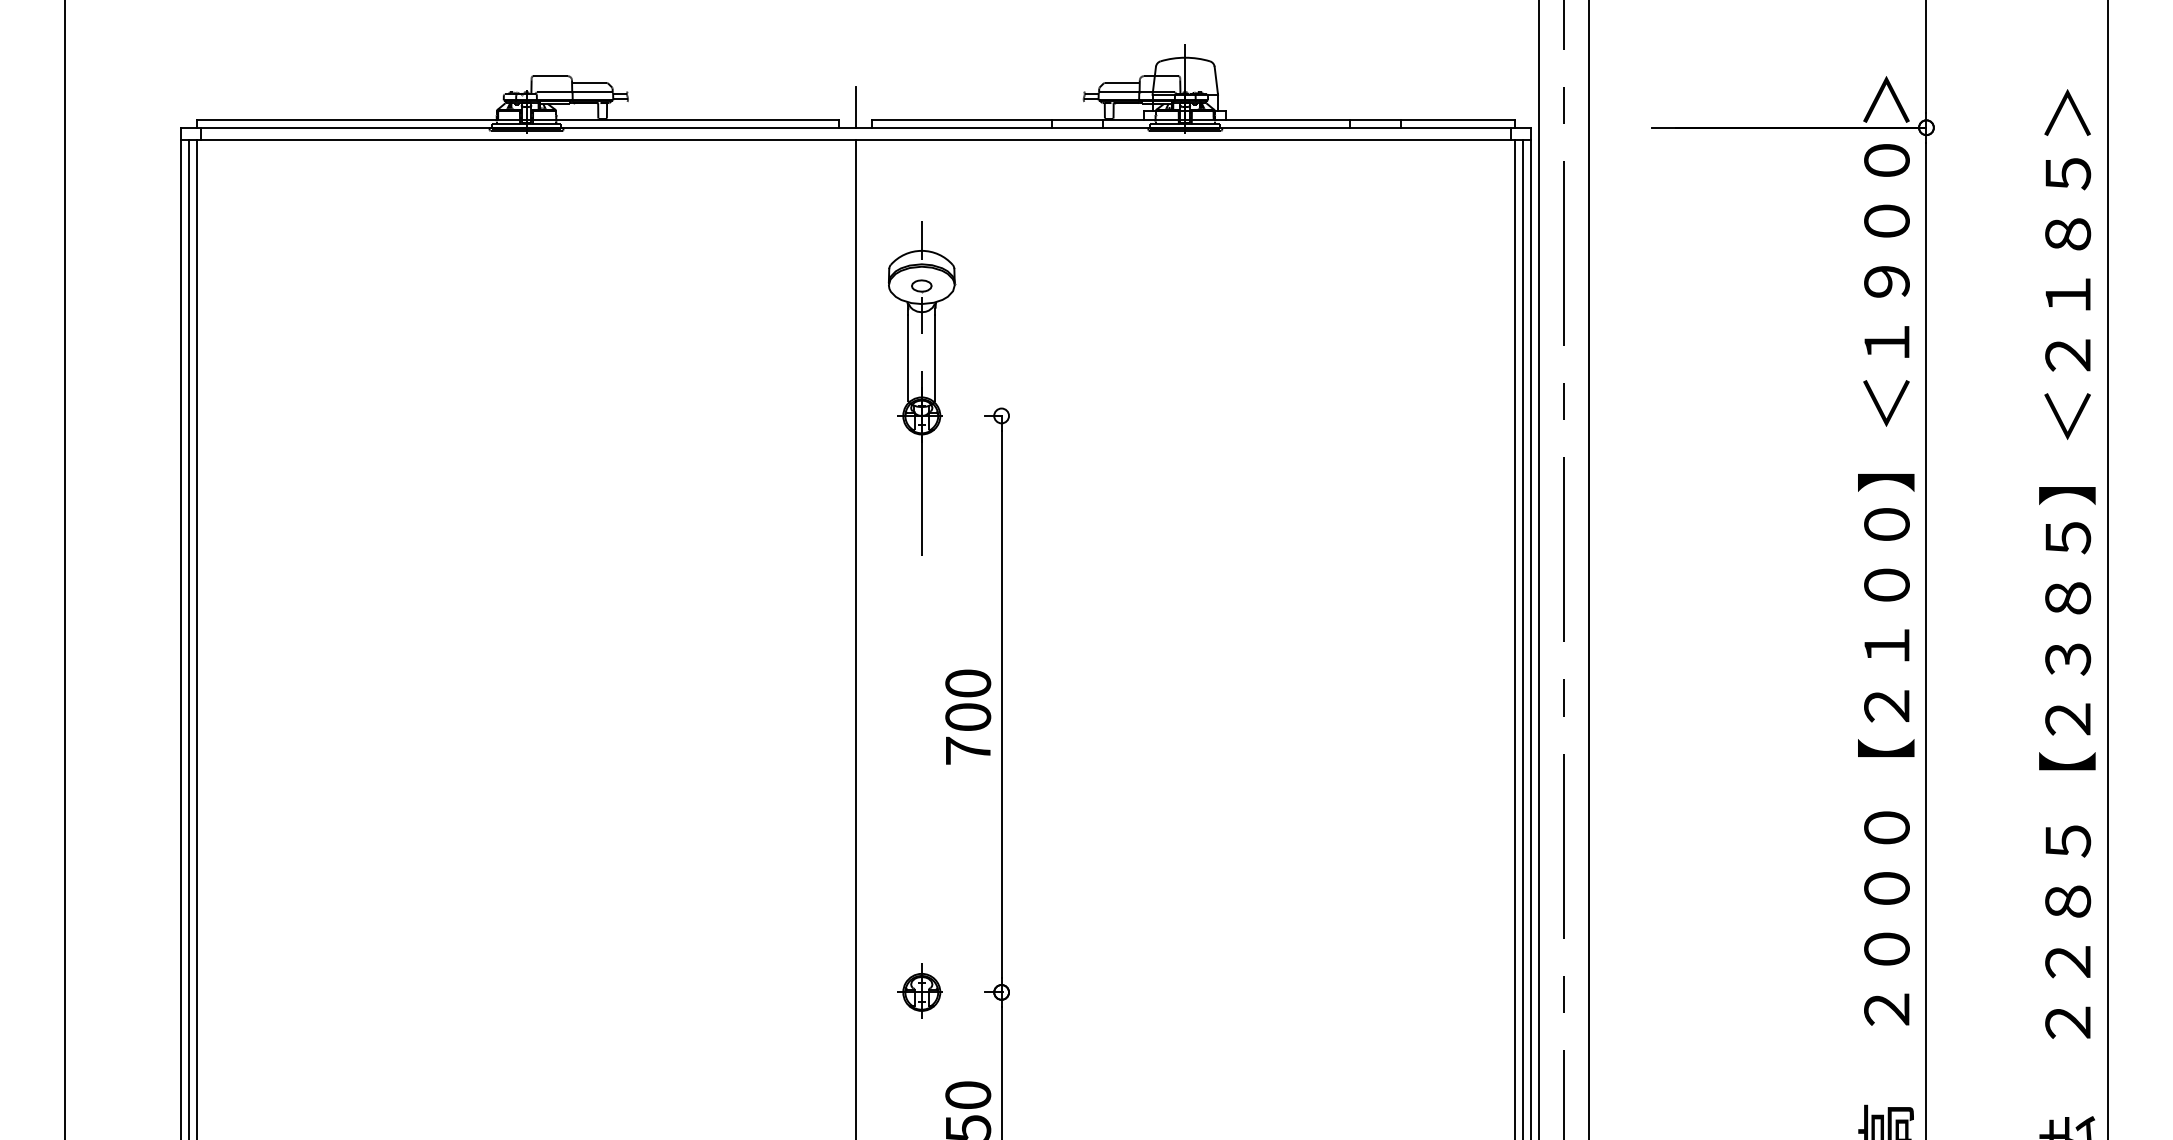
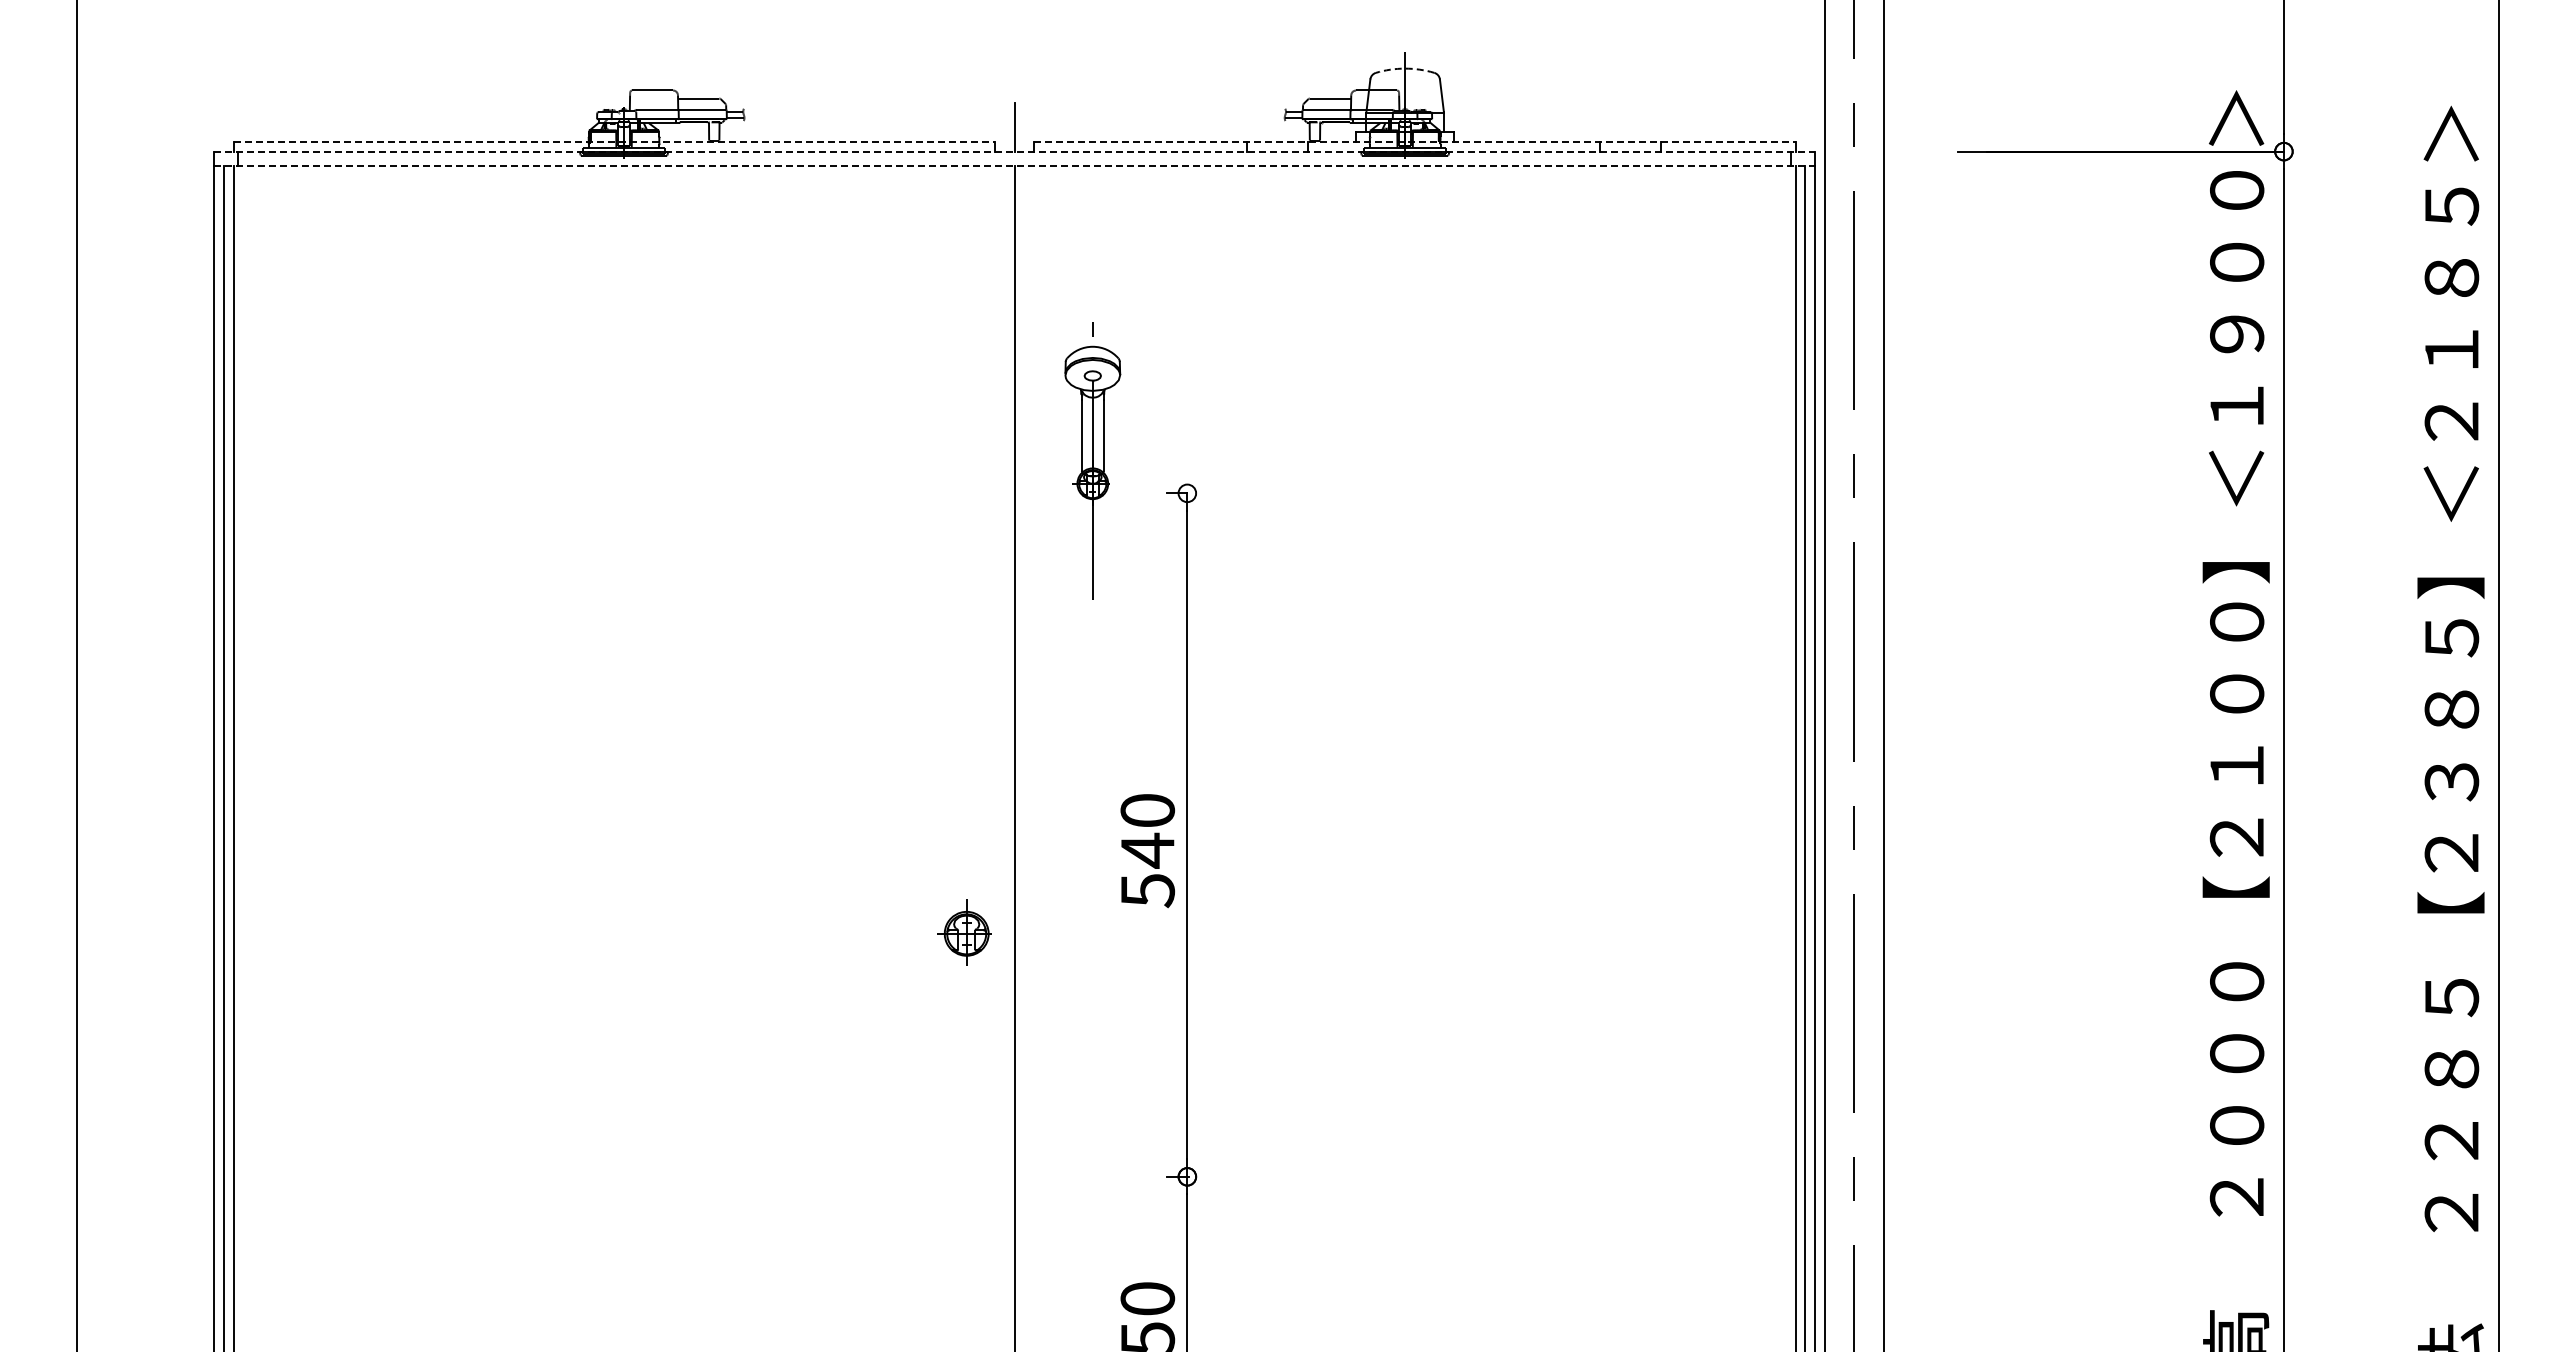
arc: (1185, 57) -> (1405, 68), solid -> dashed
line: (518, 119) -> (614, 141), solid -> dashed
line: (1193, 119) -> (1414, 141), solid -> dashed
line: (855, 127) -> (1014, 151), solid -> dashed
line: (855, 140) -> (1014, 166), solid -> dashed
part: (921, 389) -> (1092, 461), size x0.7
text: (968, 734) -> (1147, 870), 700 -> 540
part: (919, 991) -> (964, 932), moved

